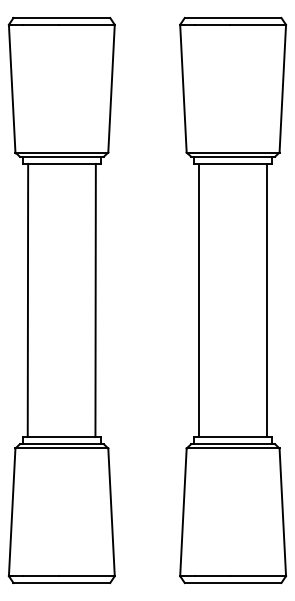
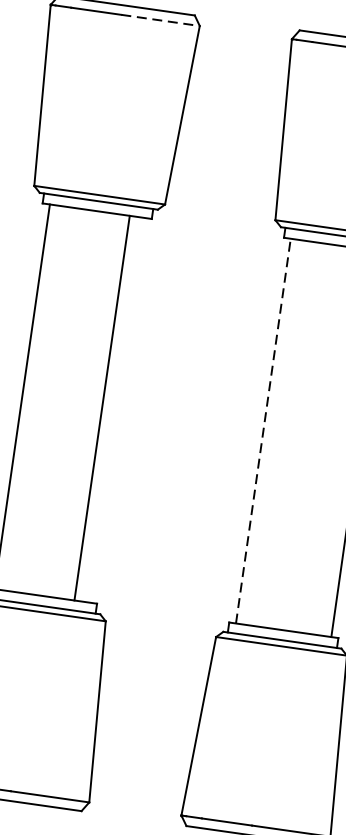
line: (86, 24) -> (160, 19), solid -> dashed
line: (95, 300) -> (101, 408), moved
line: (199, 300) -> (263, 431), solid -> dashed

